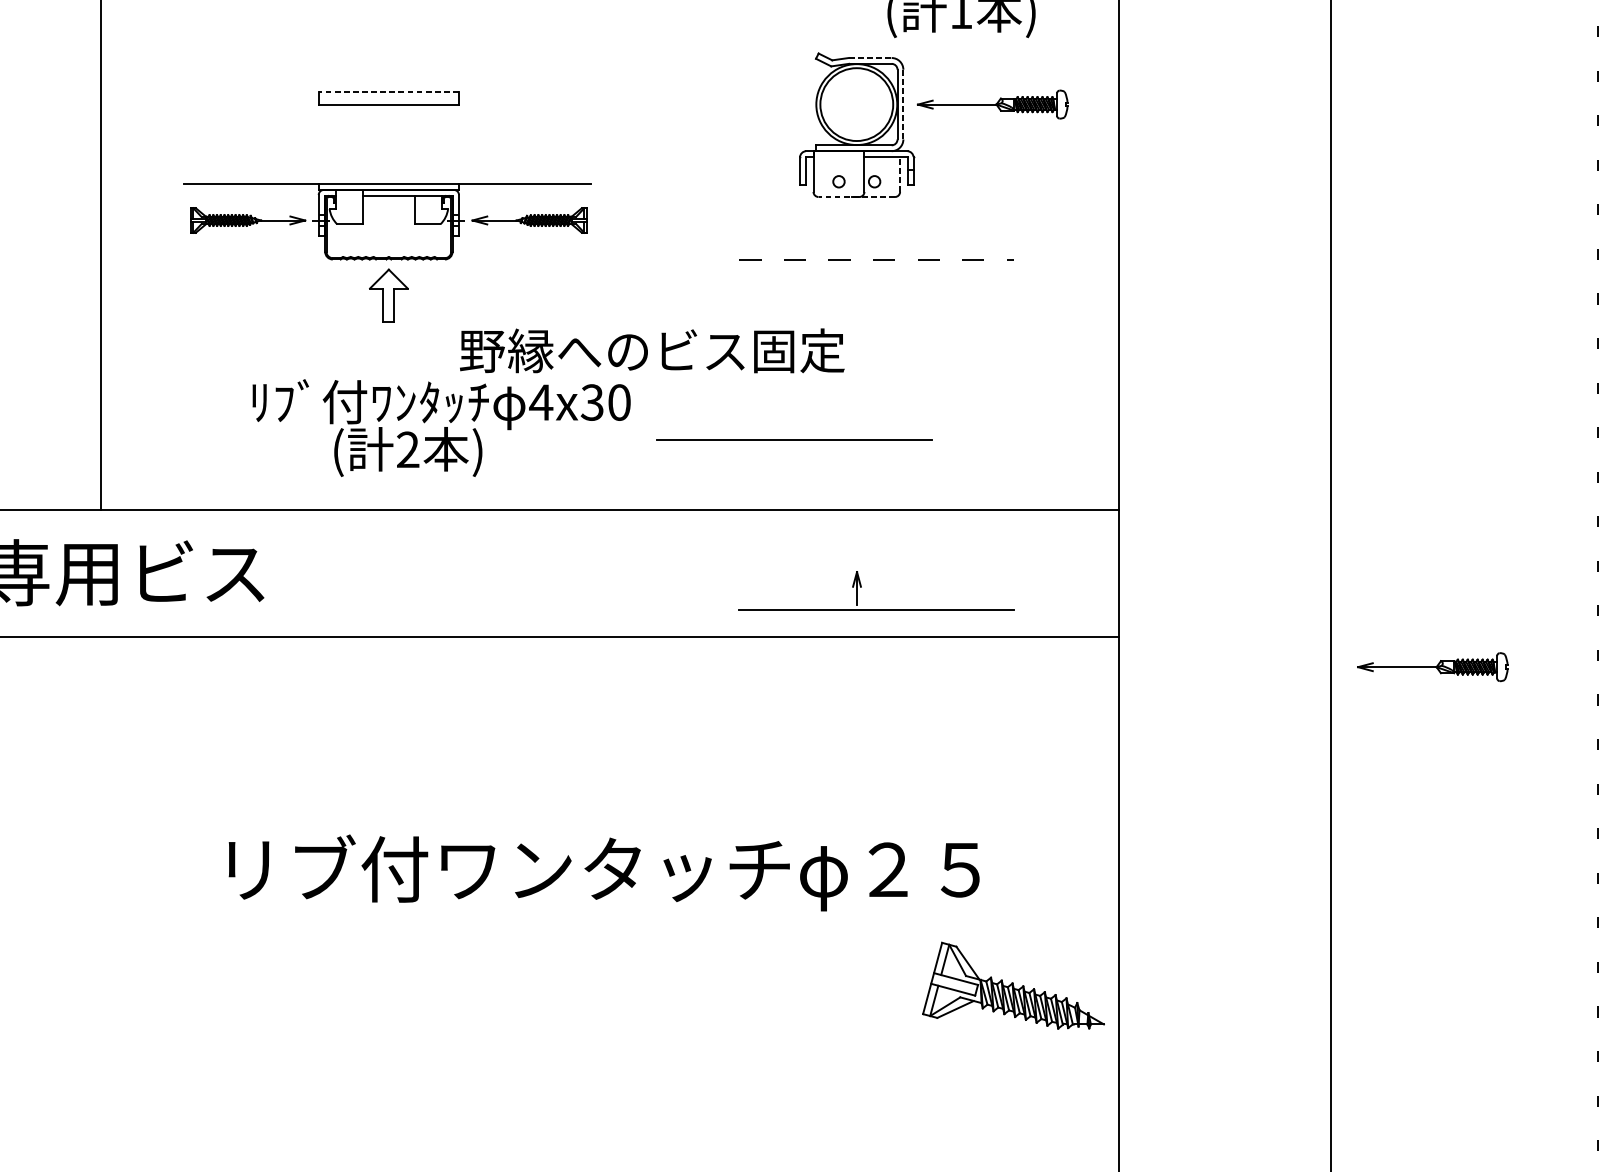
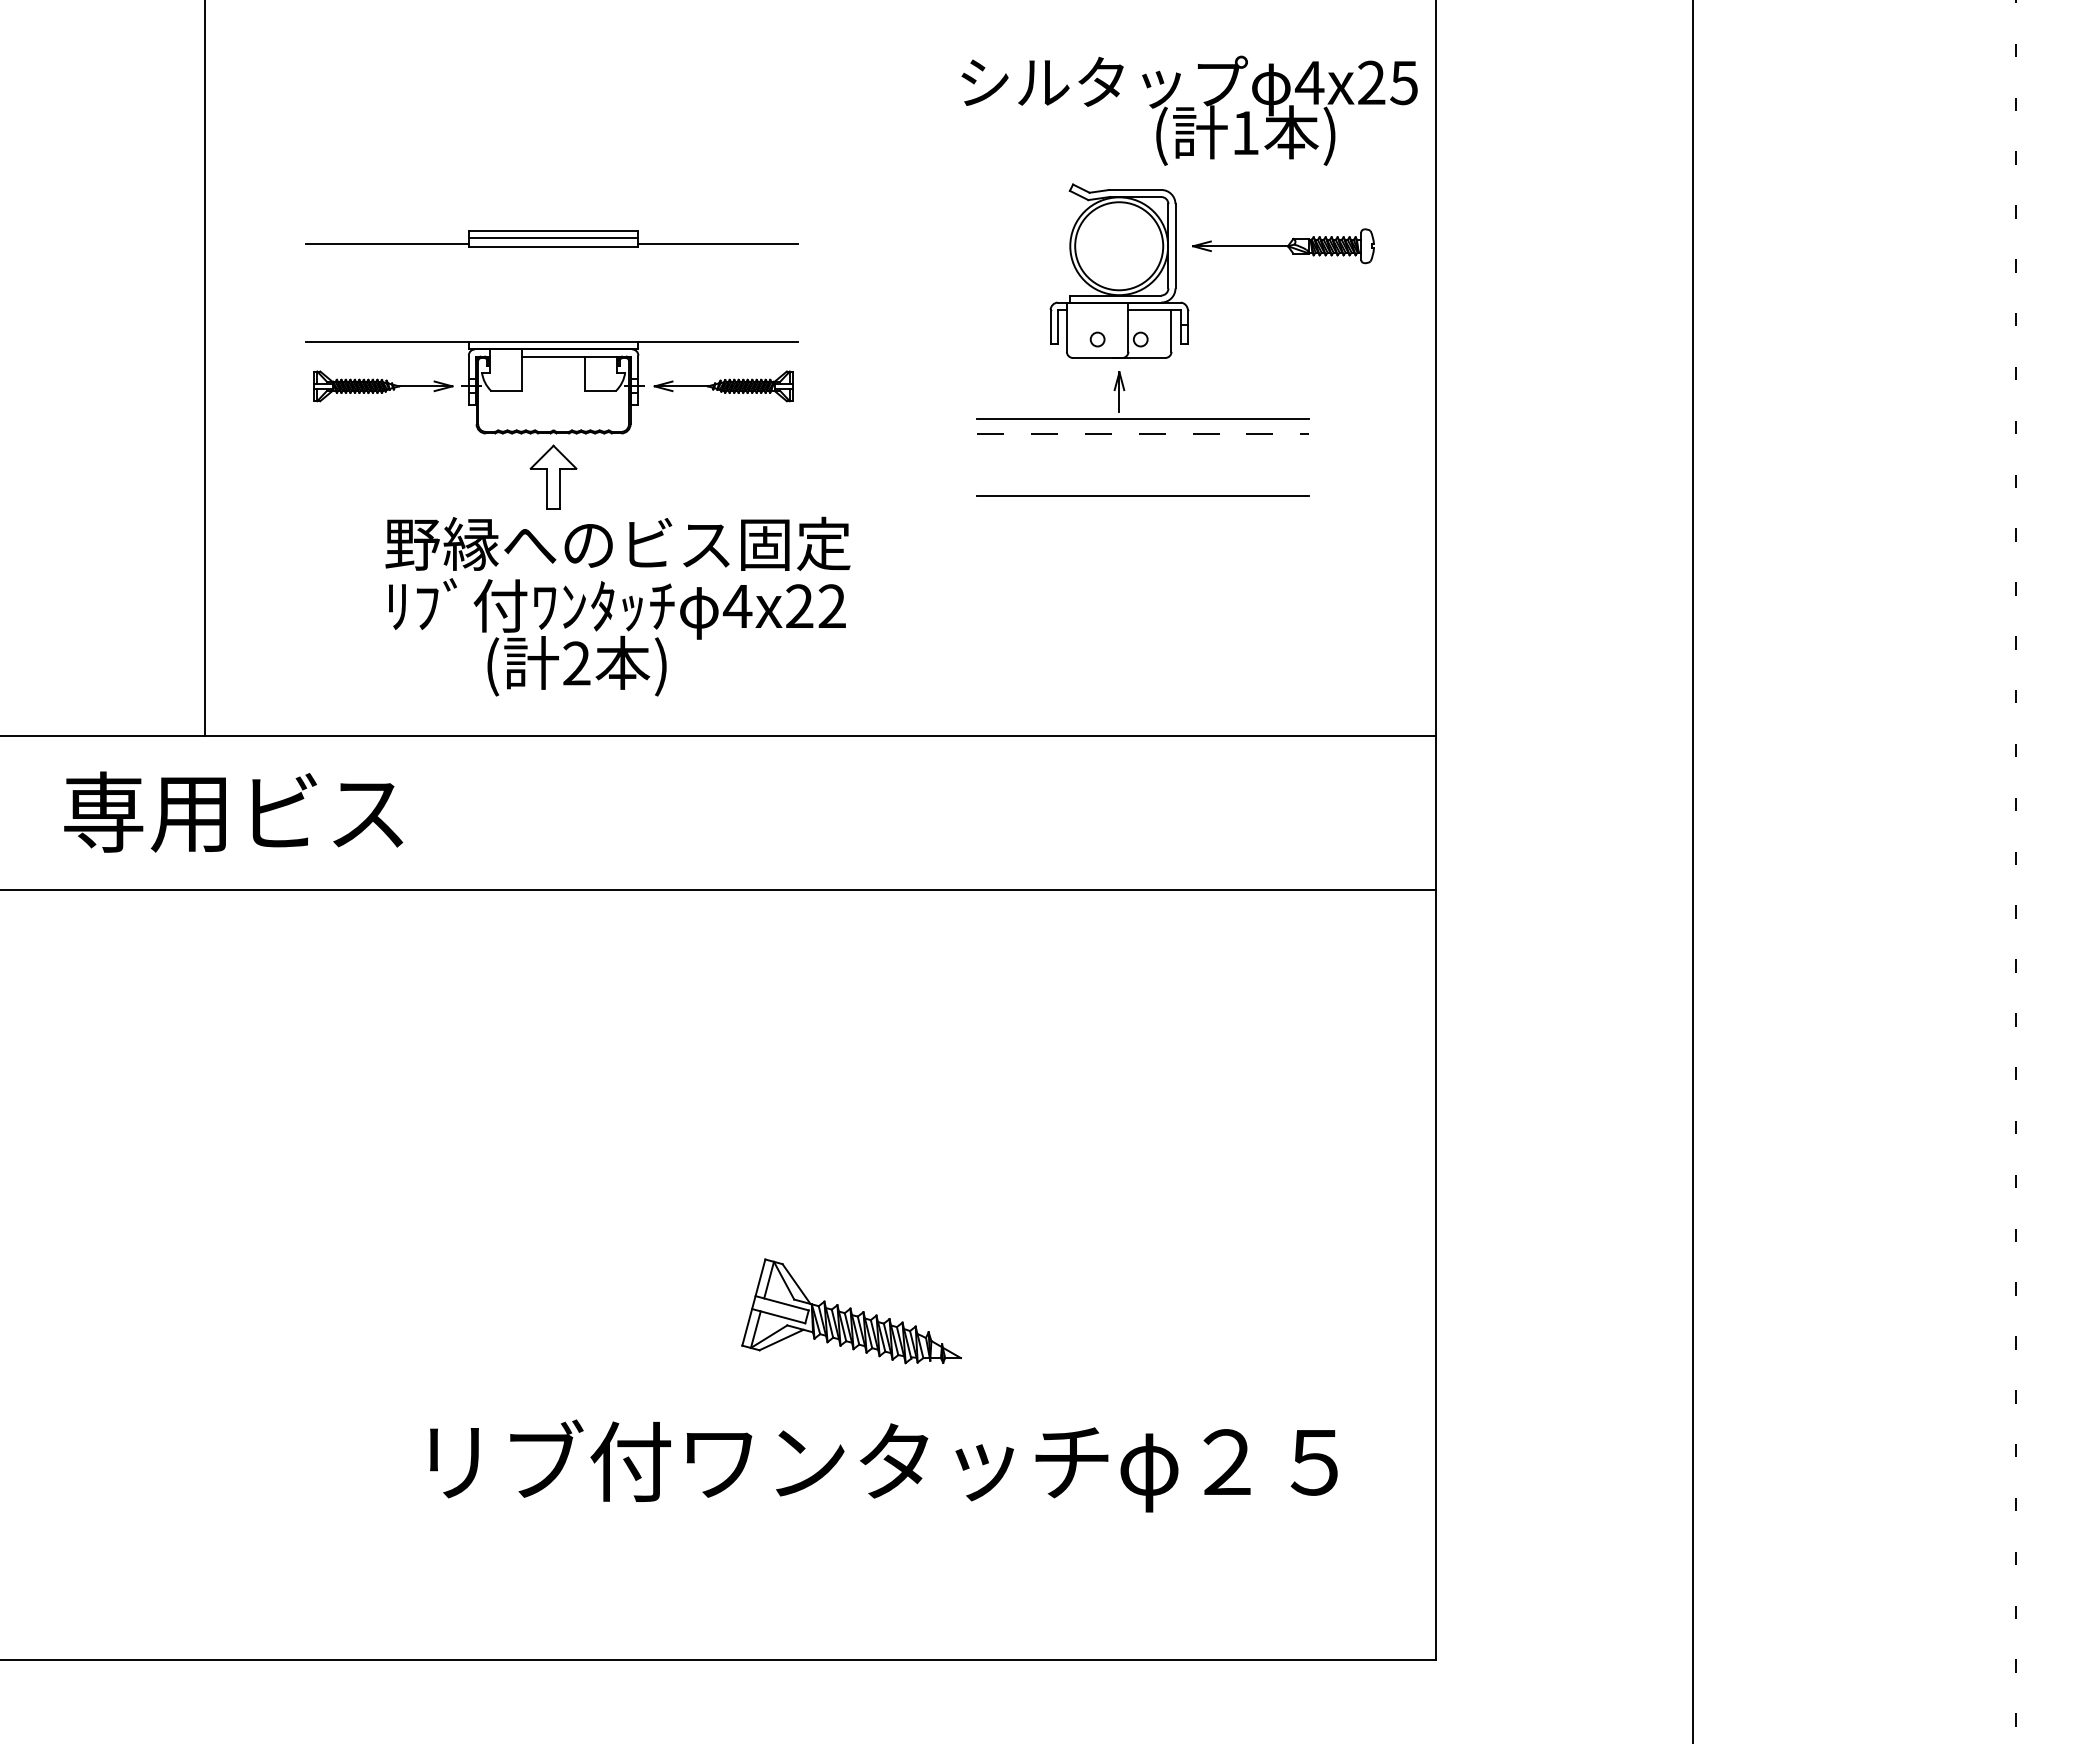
line: (870, 57) -> (1135, 189), dashed -> solid
line: (388, 92) -> (553, 231), dashed -> solid
line: (388, 97) -> (553, 237), added
line: (251, 103) -> (387, 244), added
line: (524, 103) -> (717, 244), added
line: (903, 104) -> (1175, 246), dashed -> solid
line: (900, 174) -> (1171, 330), dashed -> solid
line: (856, 197) -> (1118, 358), dashed -> solid
text: (651, 350) -> (617, 543), moved
text: (605, 402) -> (815, 606), 4x30 -> 4x22
line: (794, 439) -> (1142, 495), moved
part: (862, 587) -> (1125, 390), moved
part: (1432, 667) -> (1815, 926), removed
text: (603, 872) -> (883, 1465), moved
part: (1013, 985) -> (851, 1311), moved

